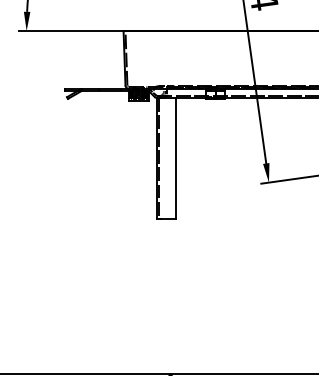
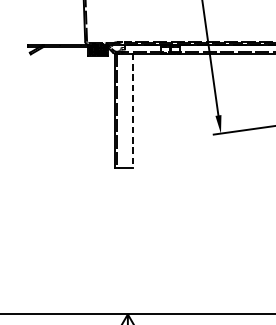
line: (176, 158) -> (133, 110), solid -> dashed

